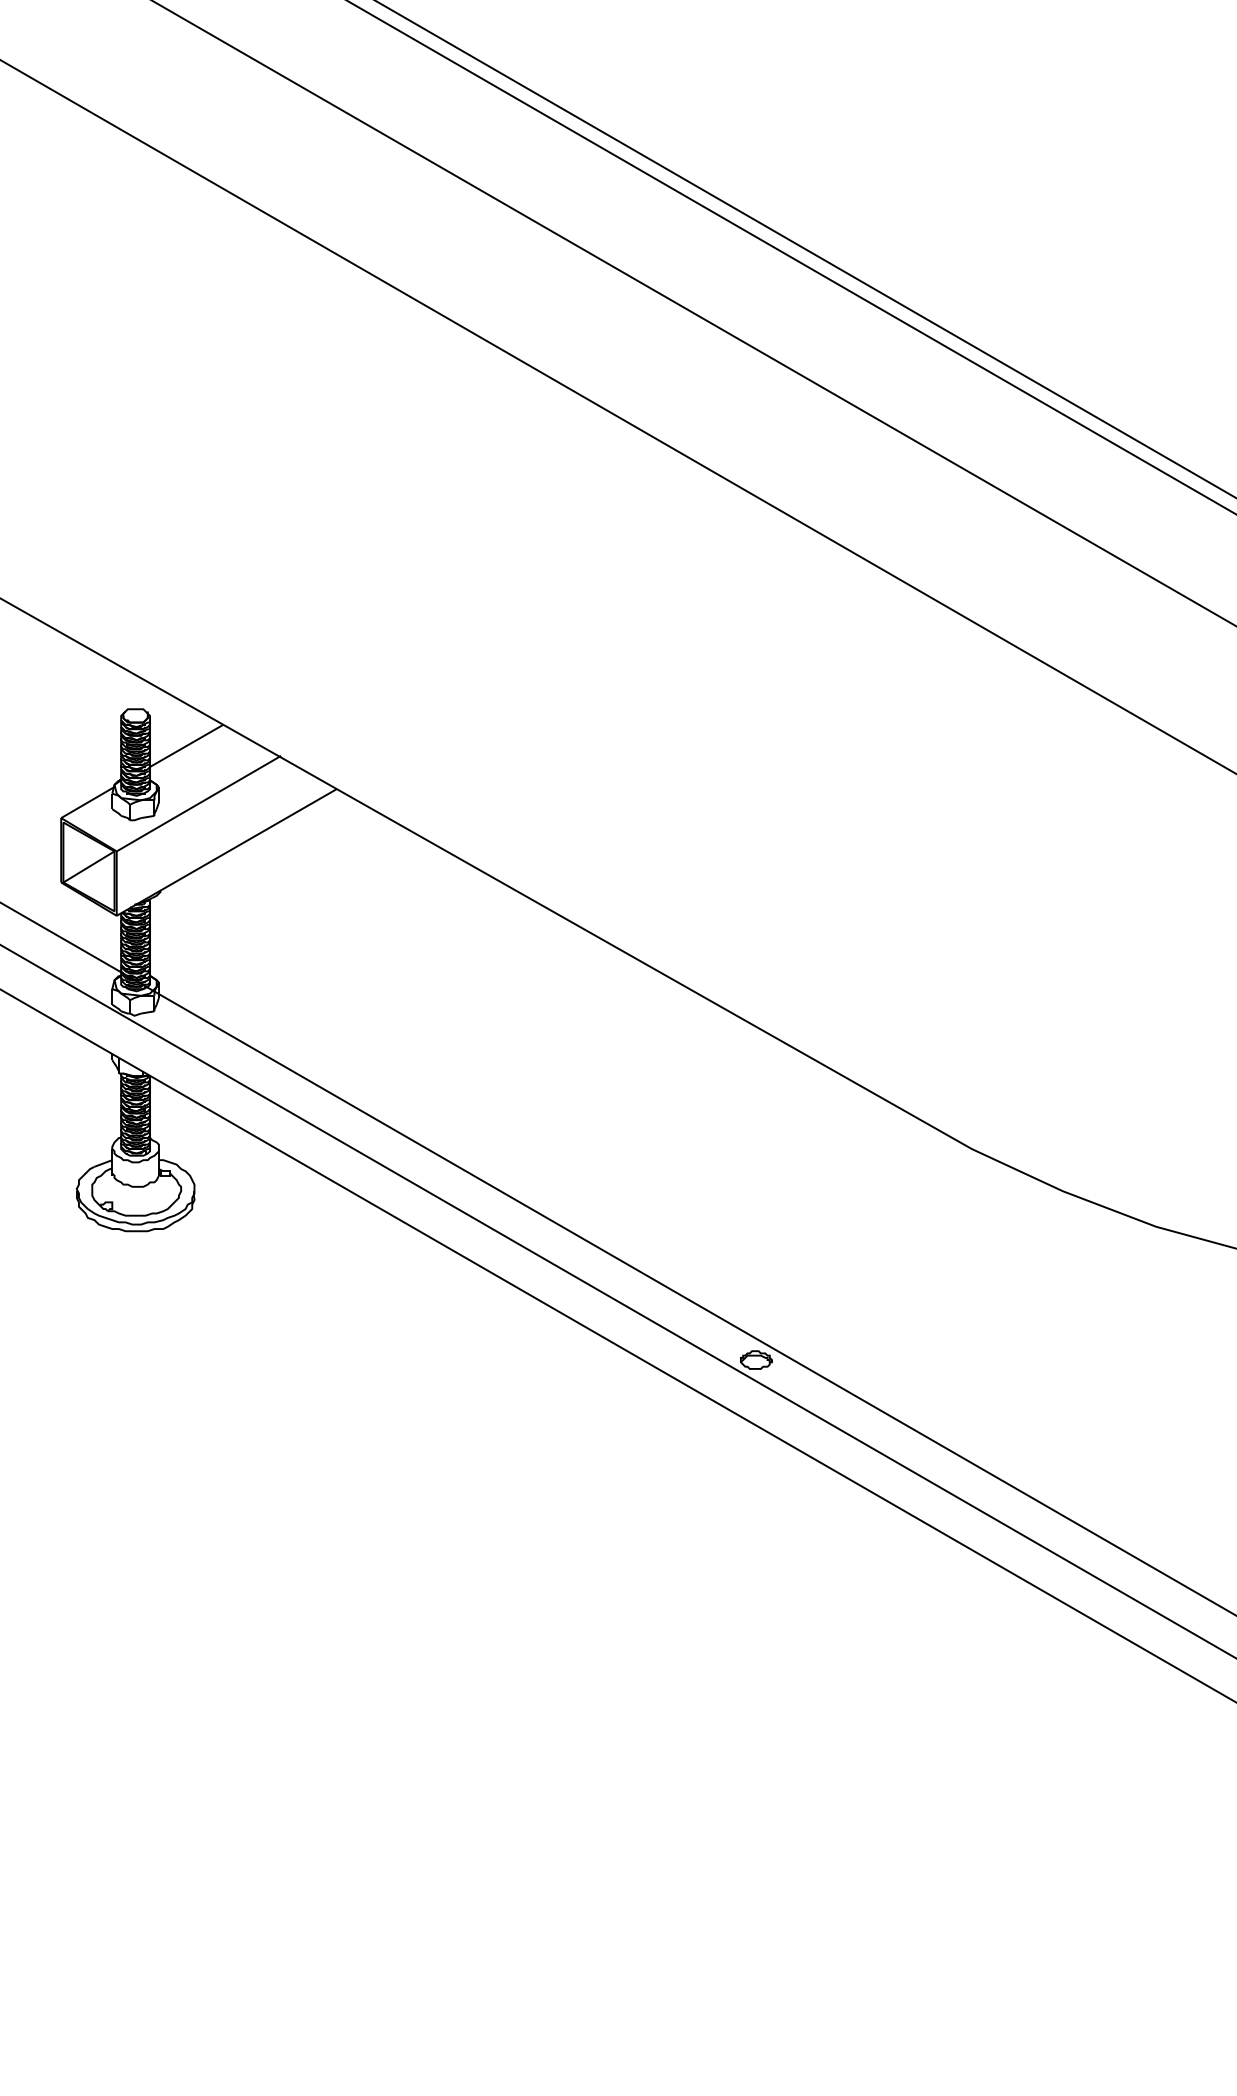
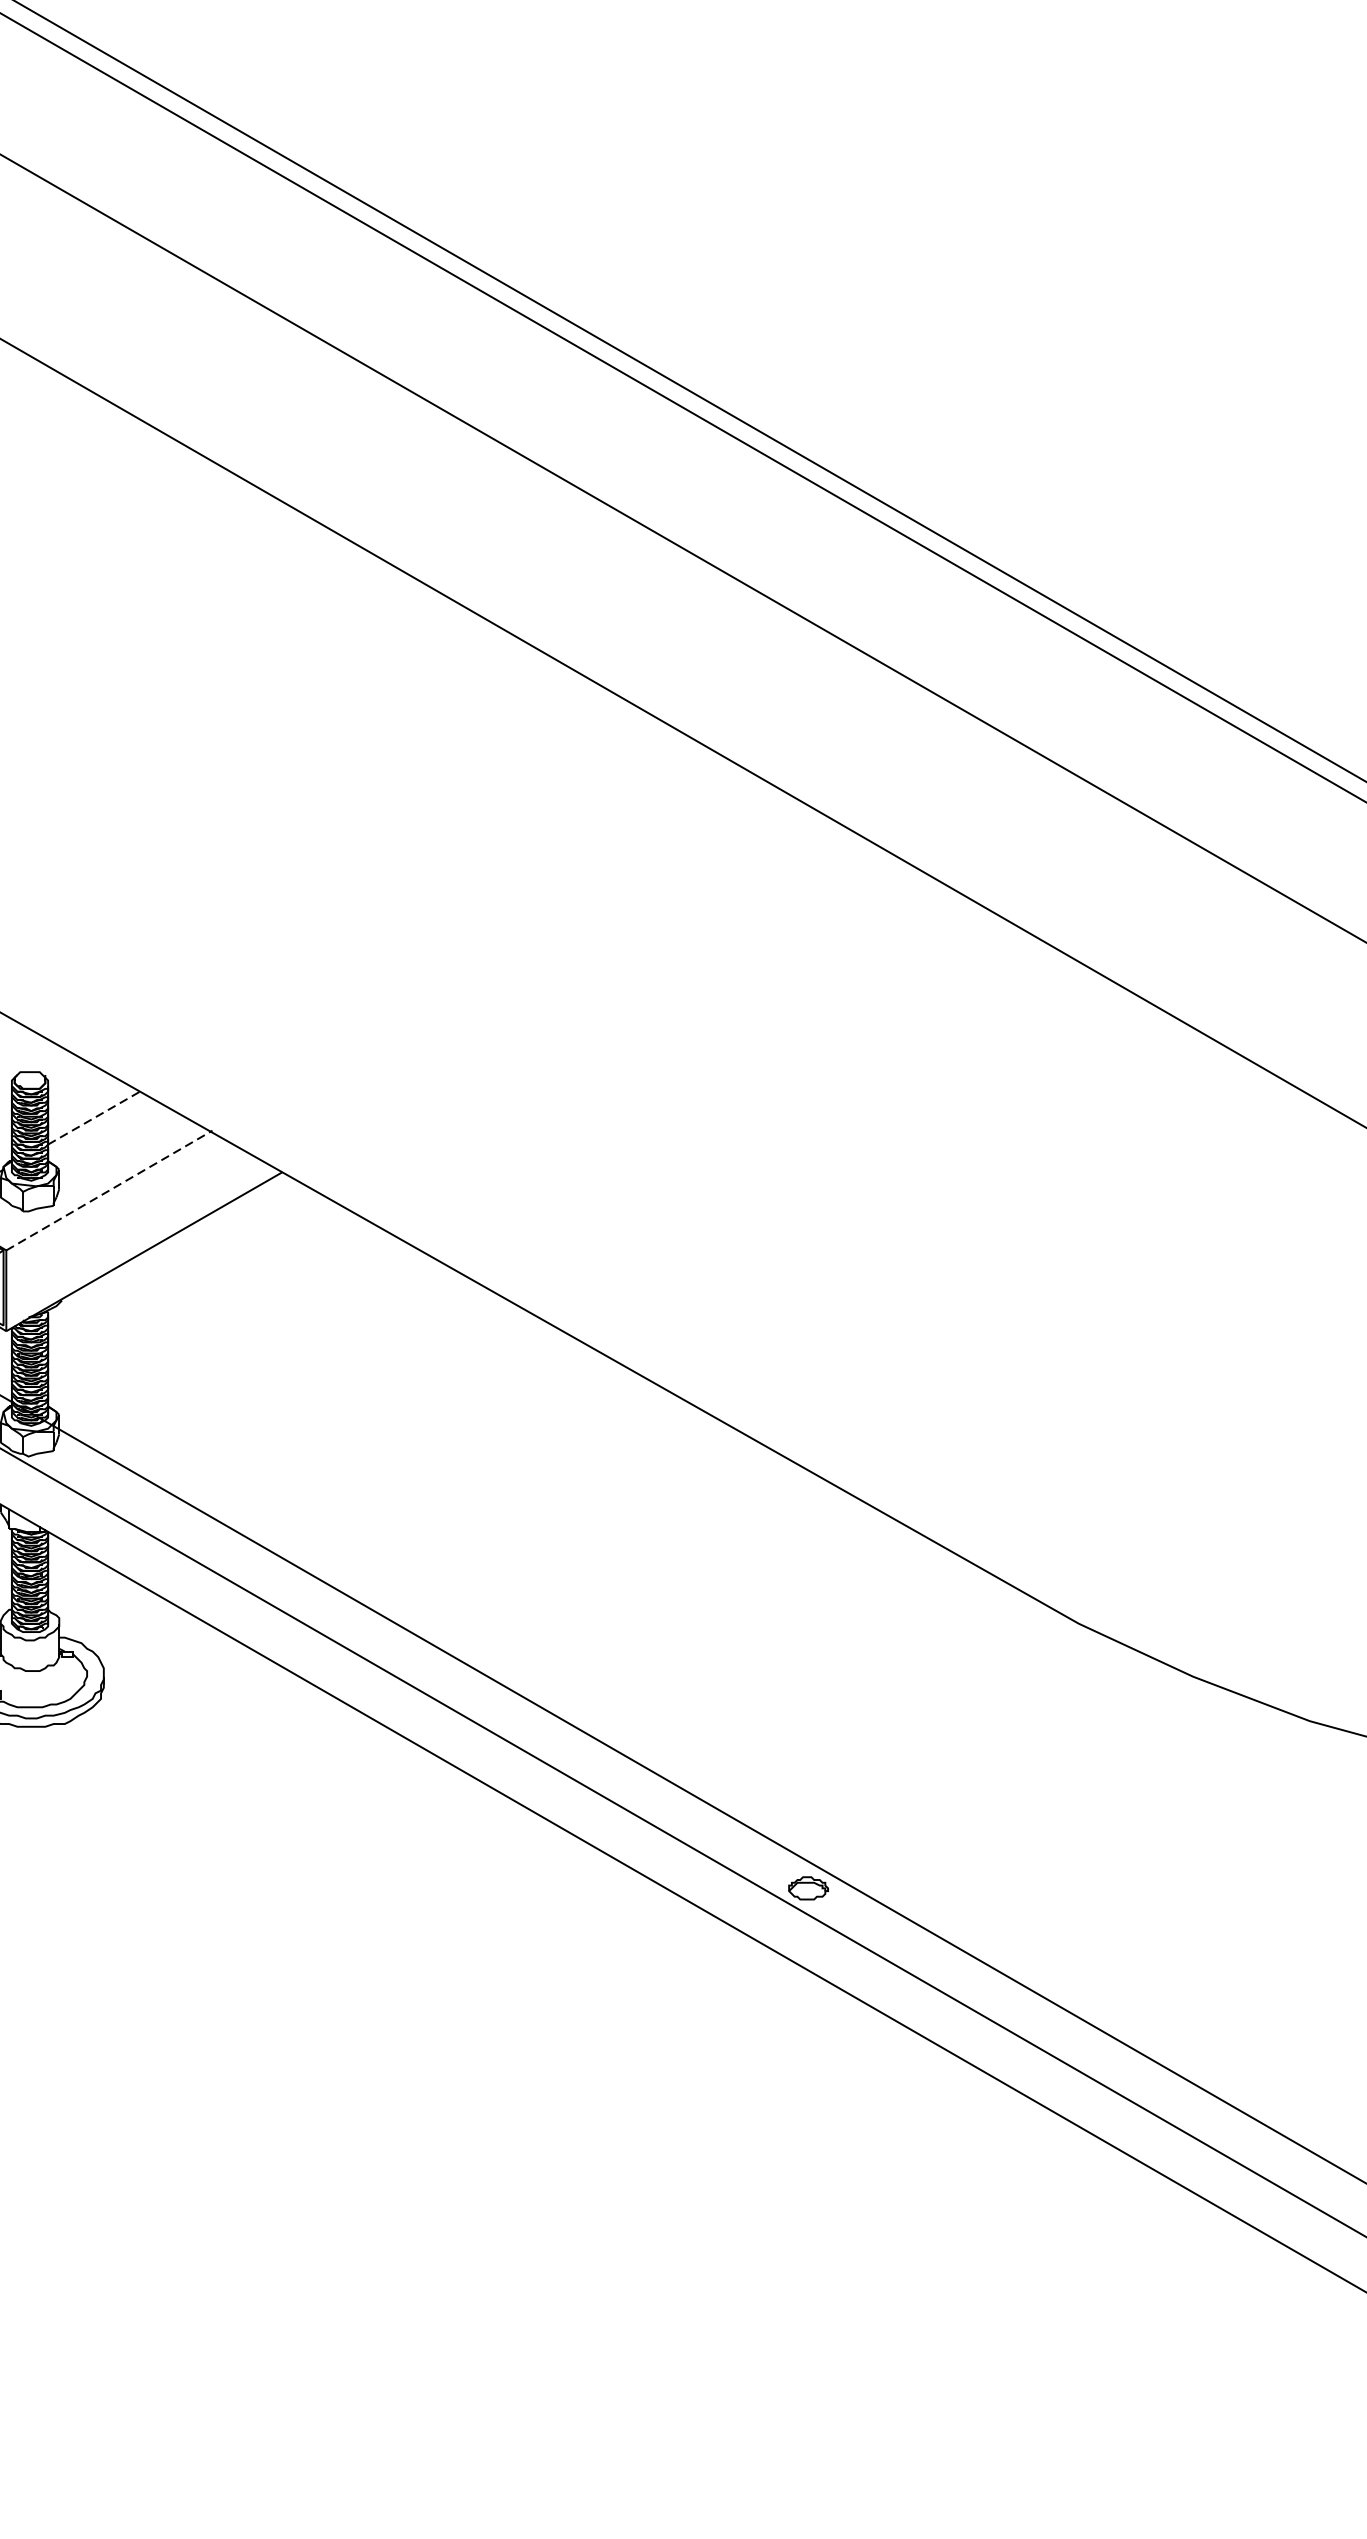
line: (187, 745) -> (95, 1117), solid -> dashed
line: (199, 803) -> (110, 1190), solid -> dashed

